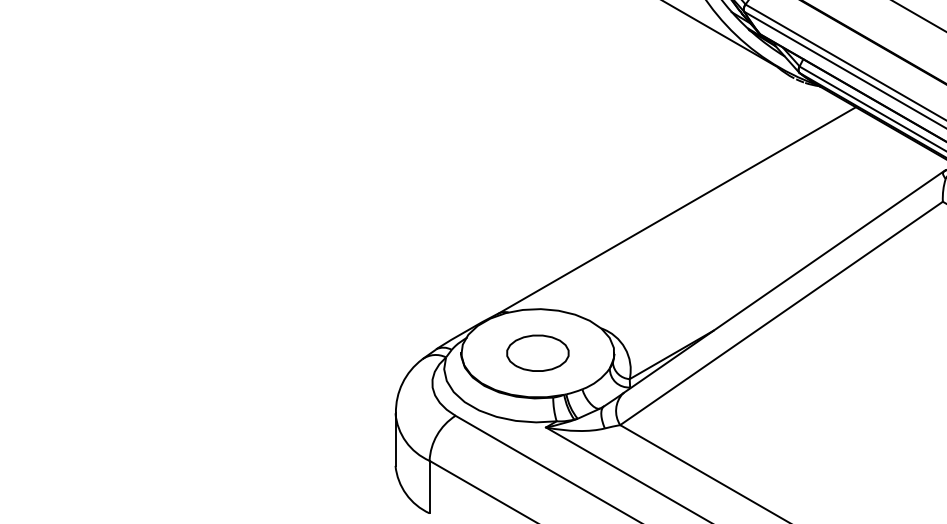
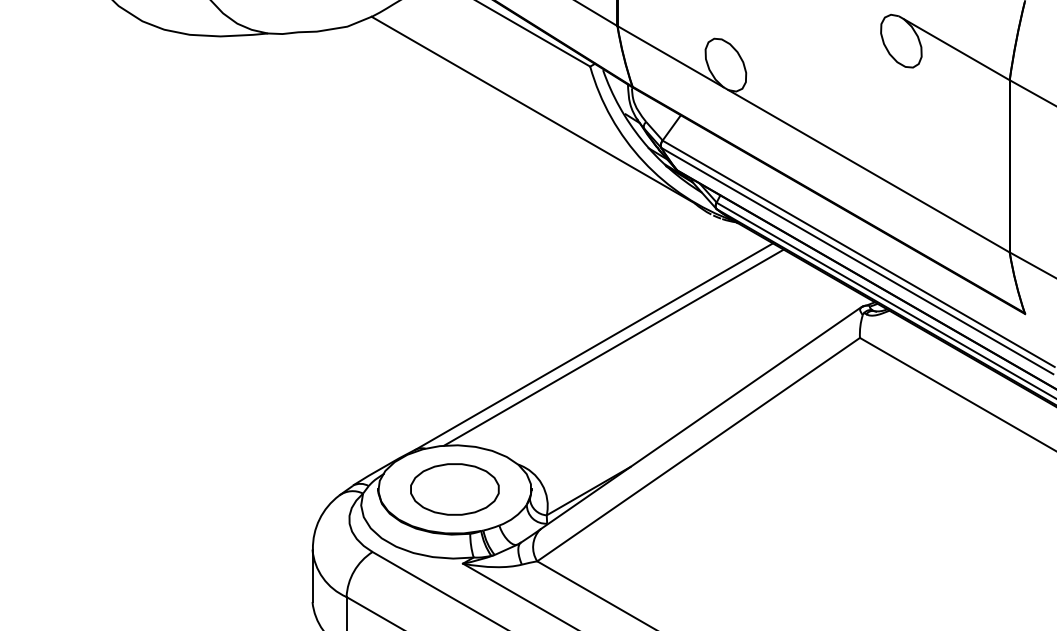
line: (696, 211) -> (613, 347), added
part: (537, 353) -> (454, 489), size x1.43

